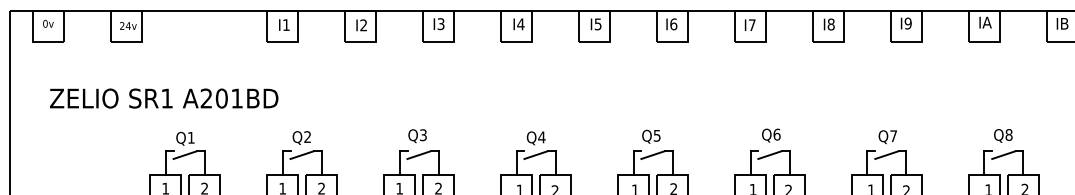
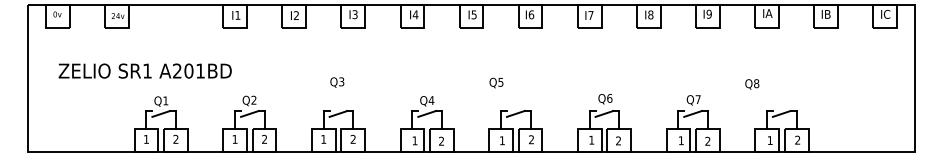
text: (417, 136) -> (337, 82), moved
text: (651, 136) -> (496, 82), moved
text: (1003, 136) -> (752, 84), moved

